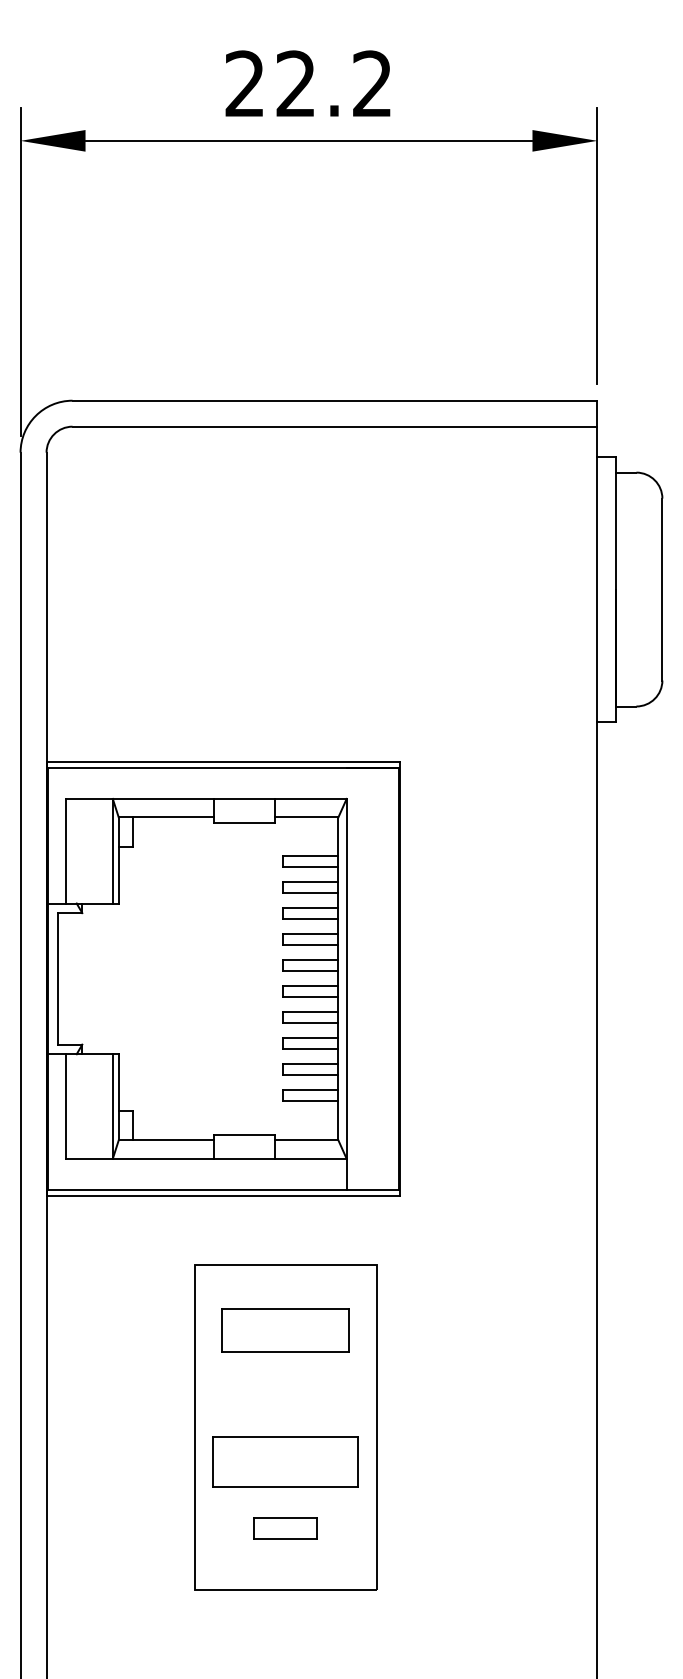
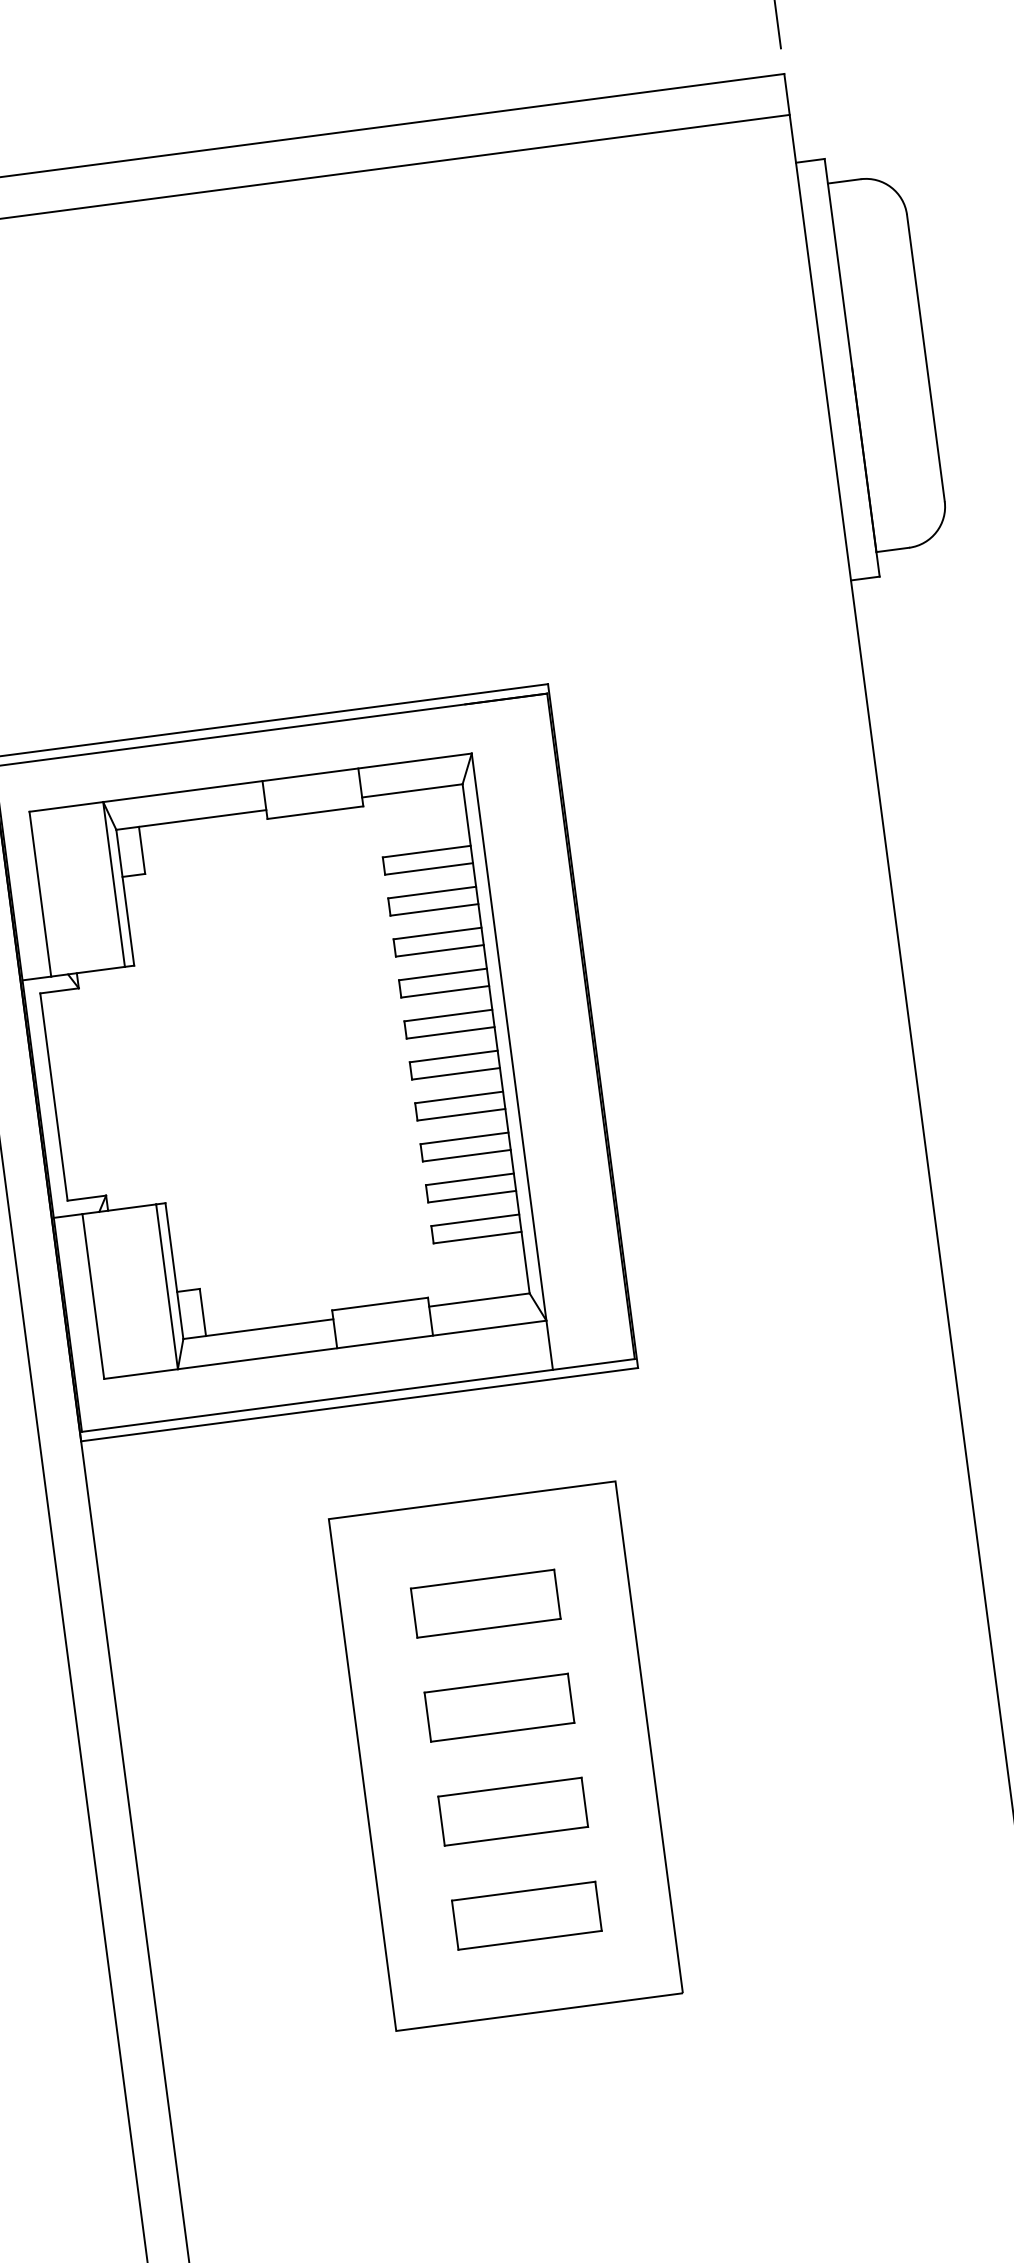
part: (285, 1330) -> (485, 1603), size x0.71
part: (285, 1396) -> (499, 1707), added
part: (285, 1462) -> (513, 1811), size x0.62
part: (285, 1528) -> (526, 1915), size x1.43

